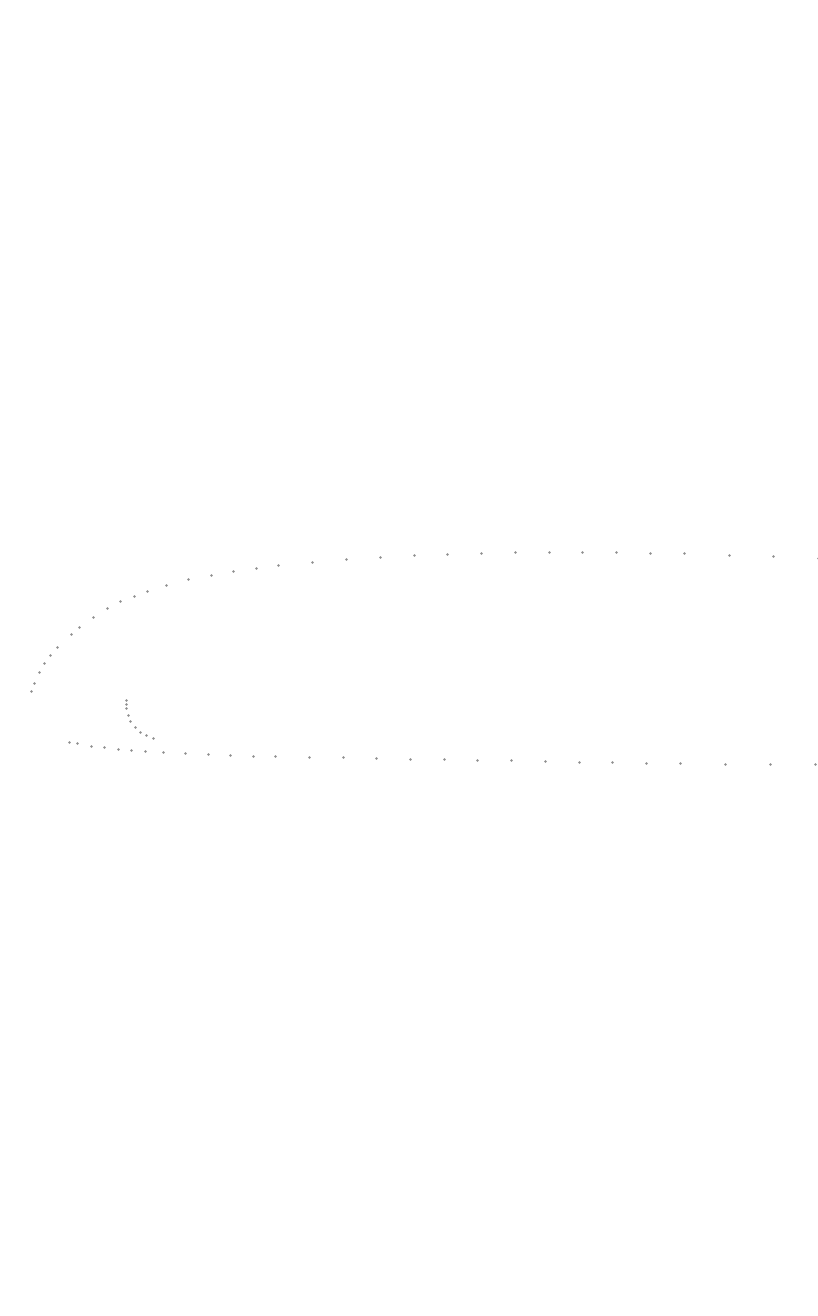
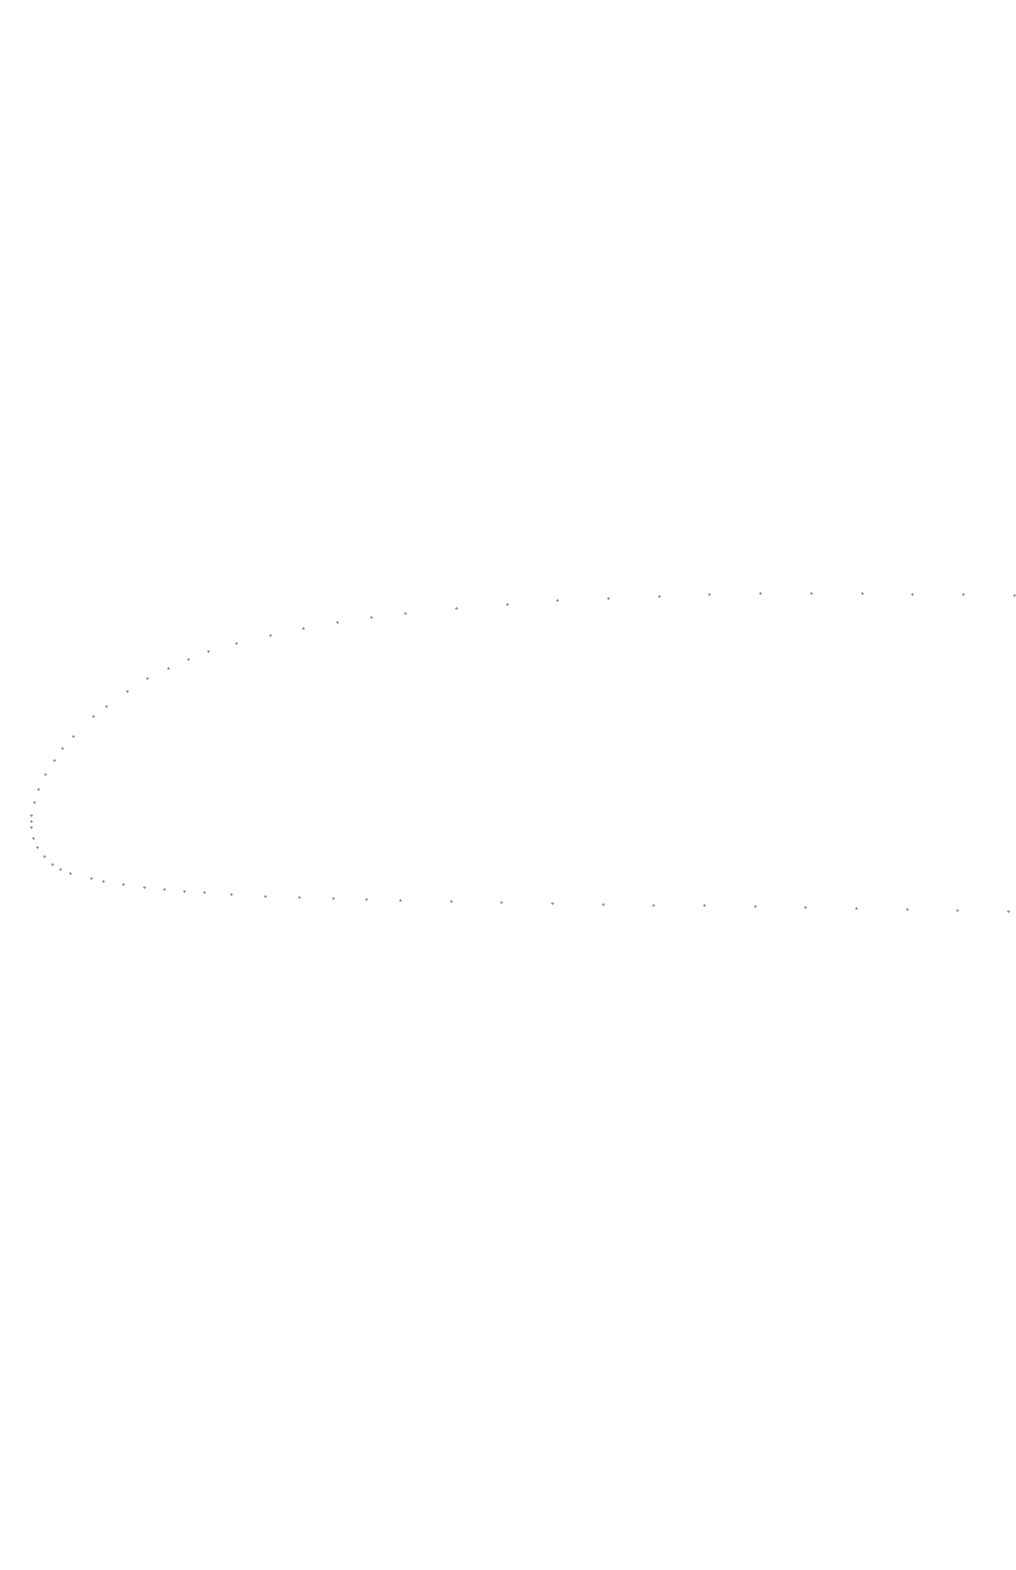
part: (135, 726) -> (44, 855), moved

